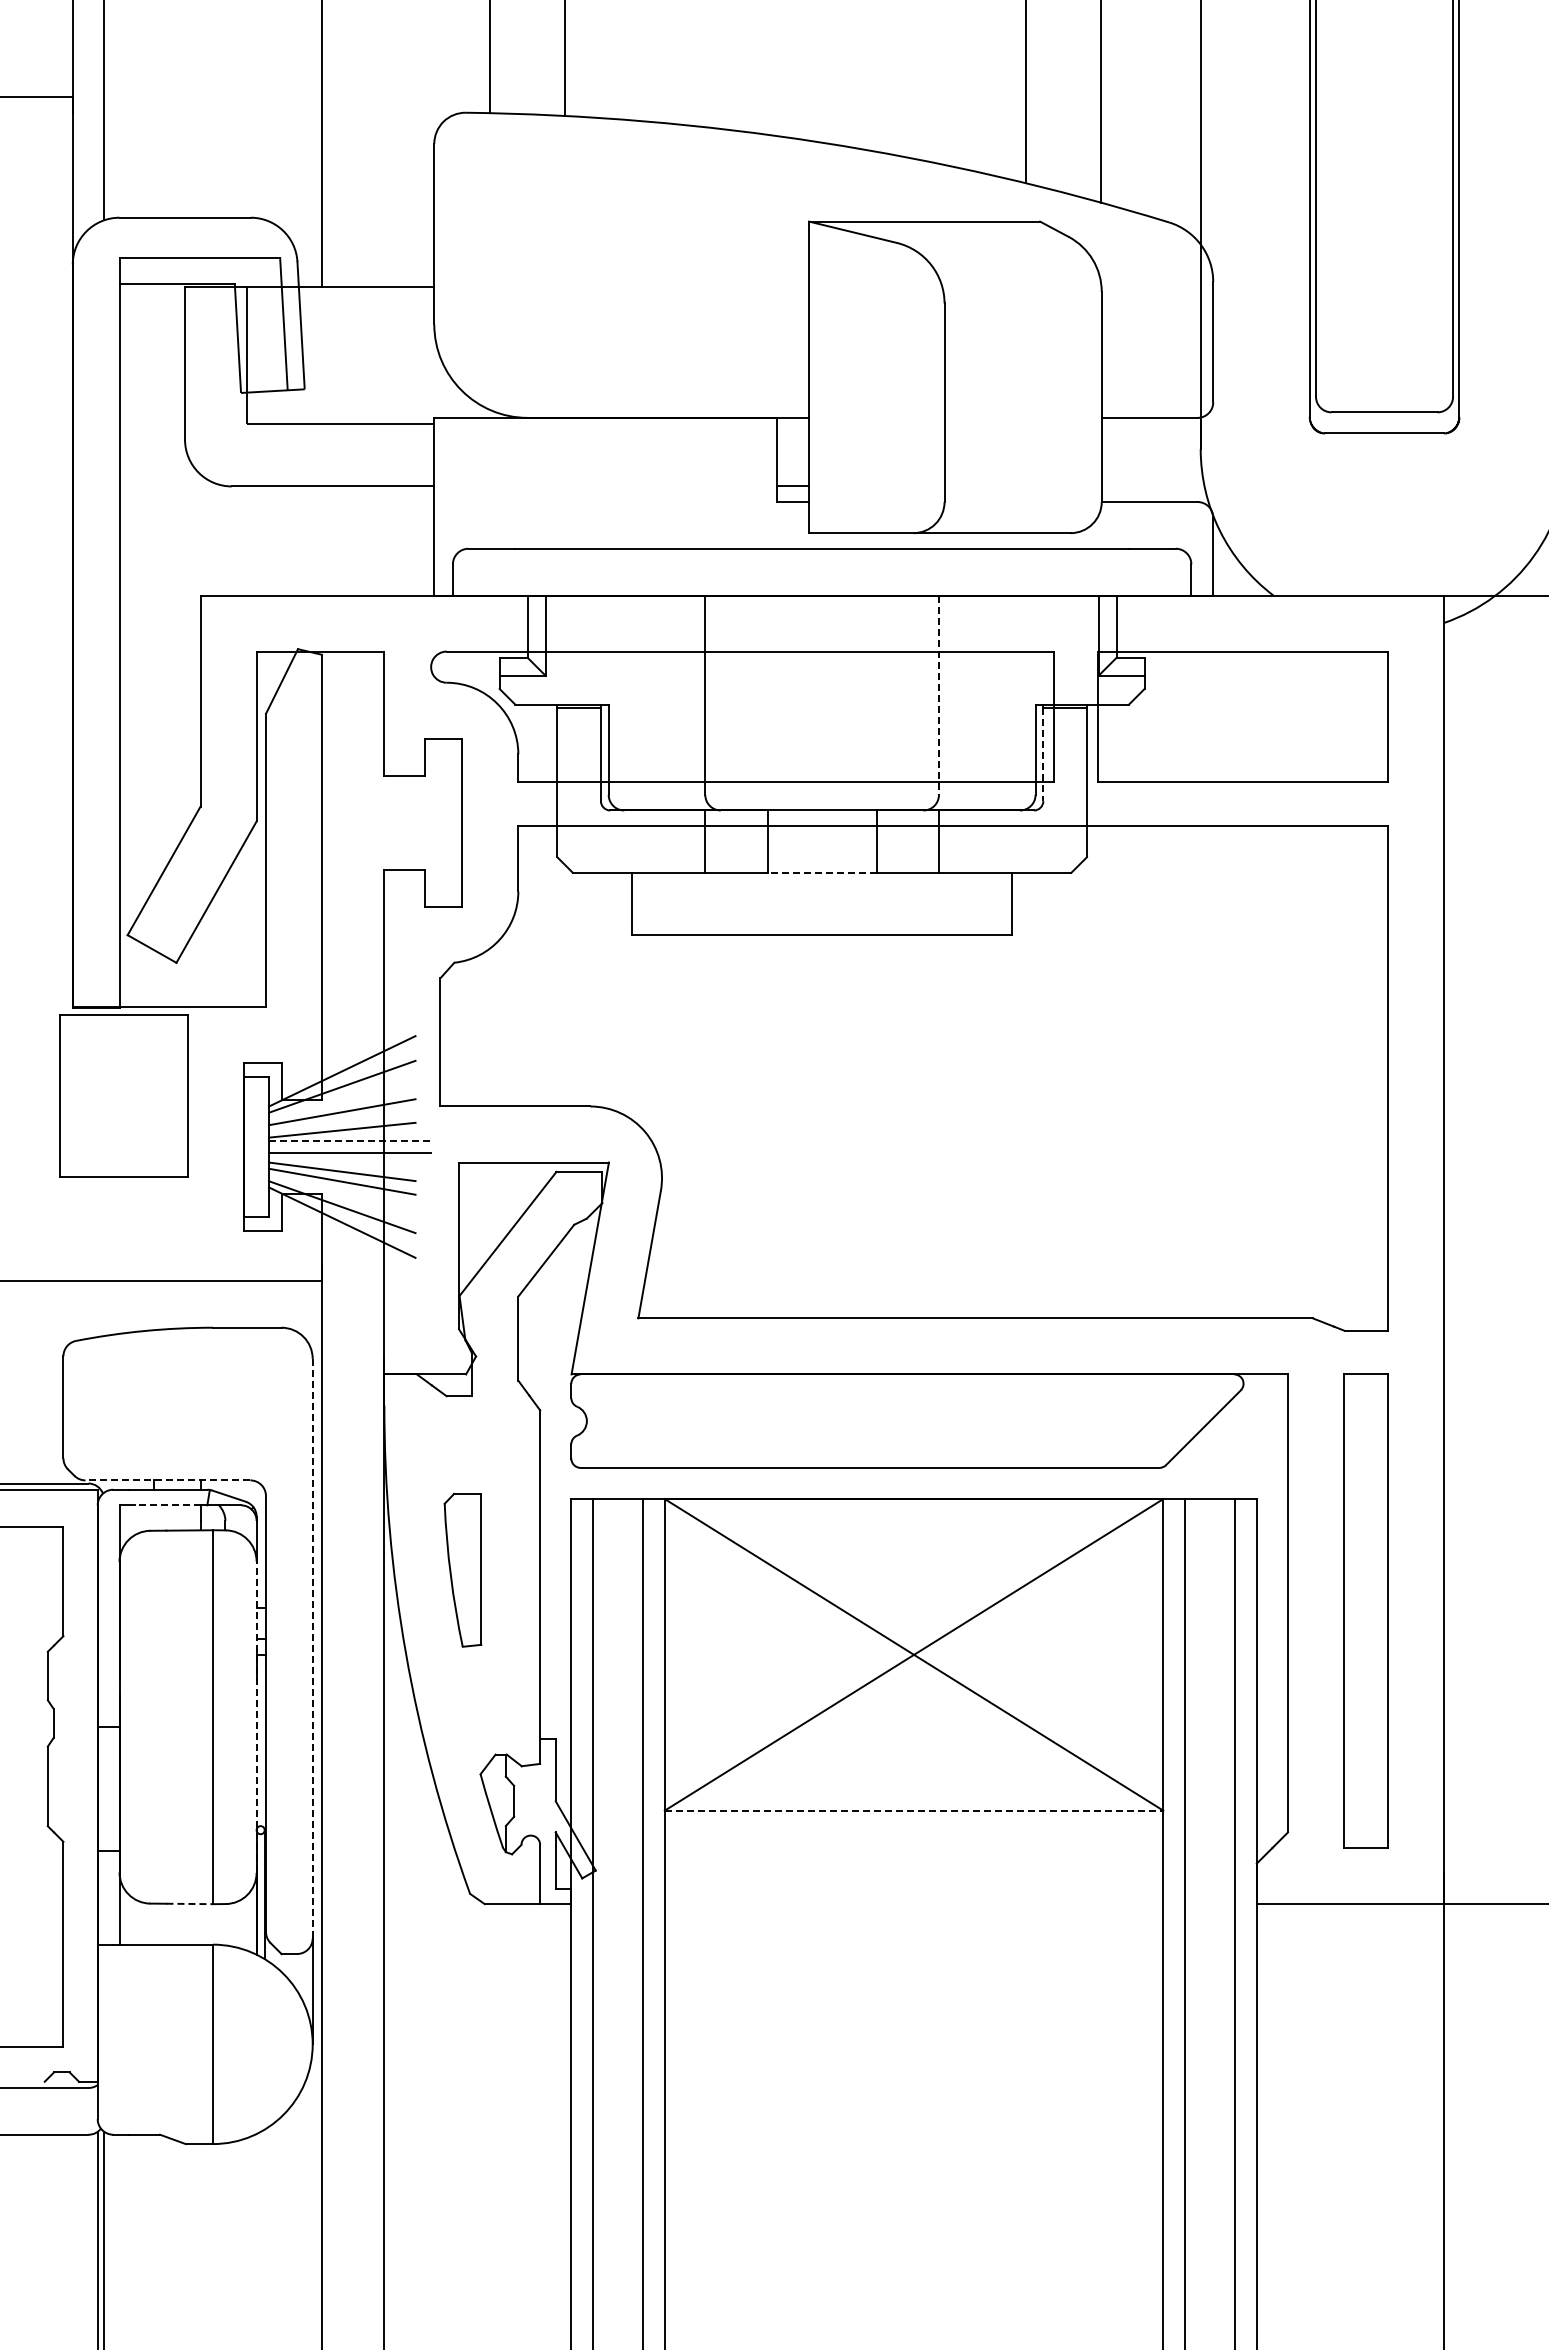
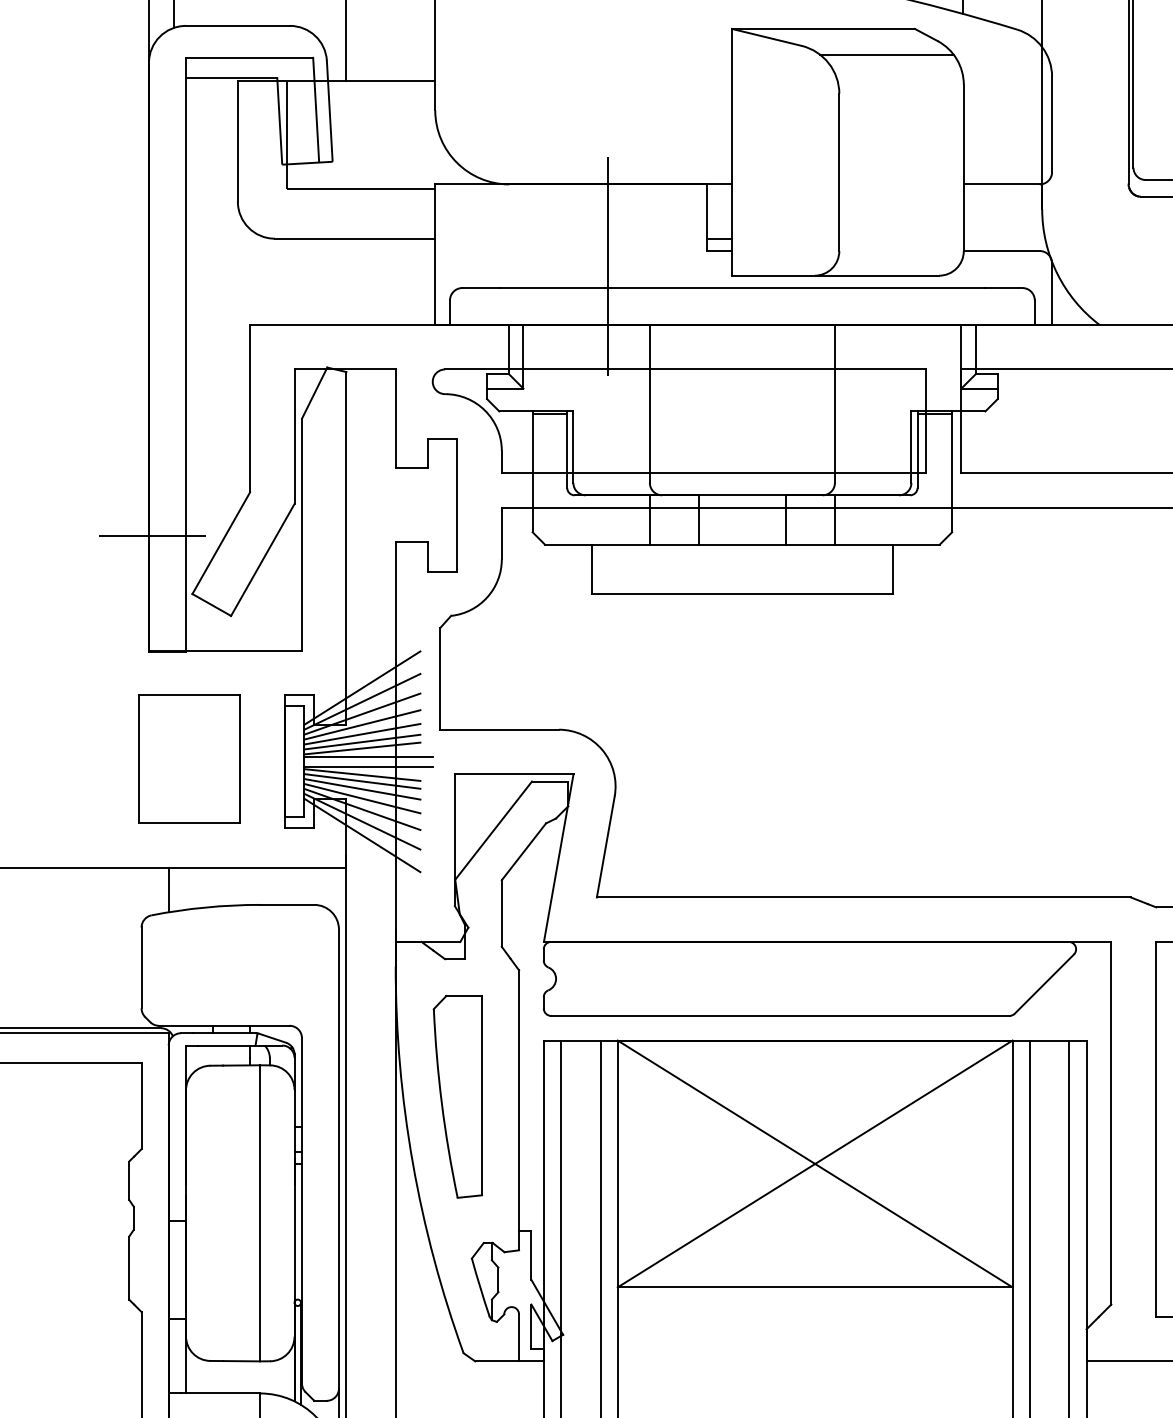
line: (1004, 254) -> (886, 55), added
line: (652, 521) -> (608, 266), added
line: (938, 695) -> (834, 404), dashed -> solid
line: (1043, 754) -> (917, 450), dashed -> solid
line: (76, 861) -> (151, 535), added
line: (822, 872) -> (742, 544), dashed -> solid
line: (342, 1053) -> (362, 687), added
part: (123, 1095) -> (189, 759), moved
line: (342, 1099) -> (362, 724), added
line: (342, 1121) -> (362, 741), added
line: (350, 1140) -> (368, 756), dashed -> solid
line: (342, 1163) -> (362, 774), added
line: (342, 1193) -> (362, 798), added
line: (342, 1239) -> (362, 835), added
line: (97, 1308) -> (168, 889), added
line: (167, 1480) -> (223, 1025), dashed -> solid
line: (167, 1505) -> (223, 1045), dashed -> solid
part: (462, 1570) -> (457, 1097), size x1.67
line: (312, 1648) -> (338, 1158), dashed -> solid
line: (256, 1717) -> (294, 1213), dashed -> solid
line: (914, 1810) -> (815, 1287), dashed -> solid
line: (190, 1903) -> (242, 1360), dashed -> solid

